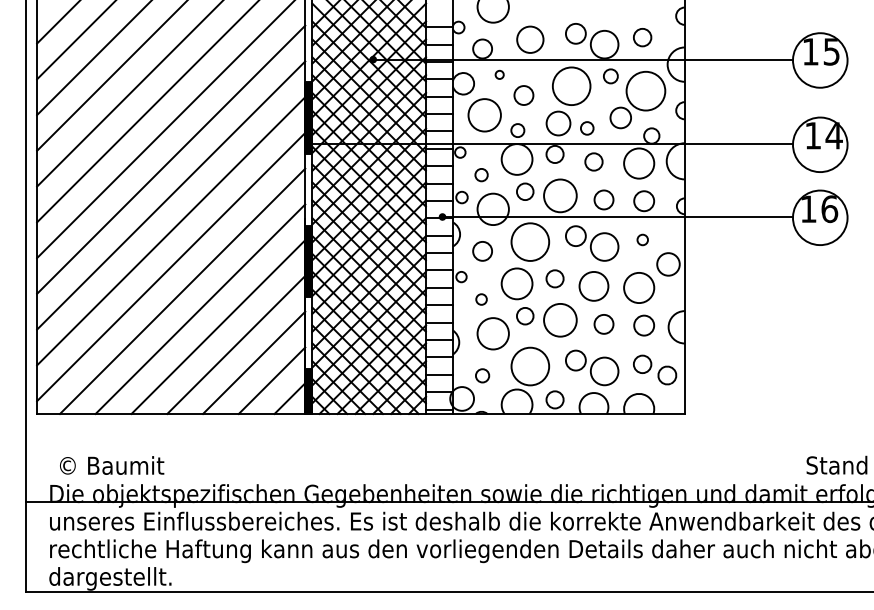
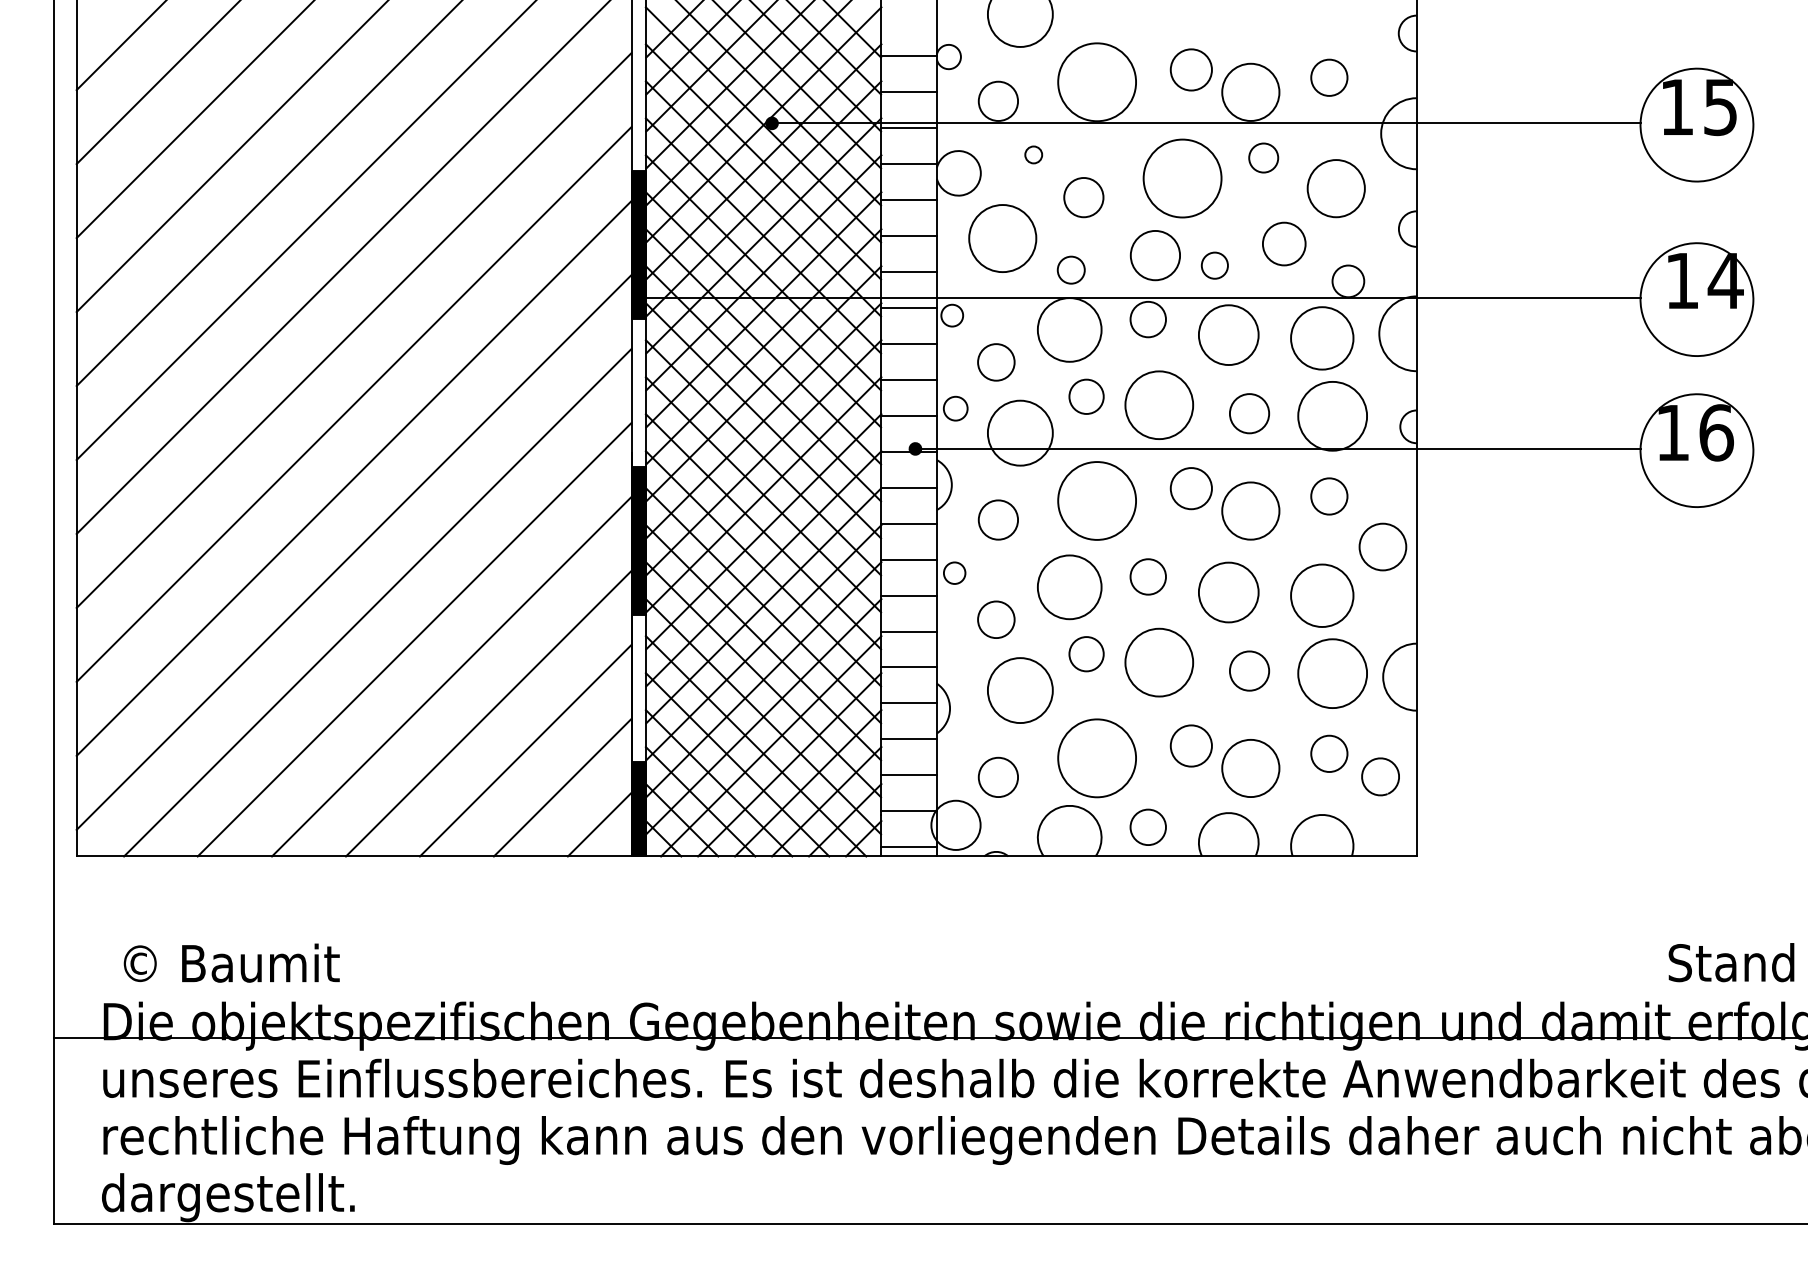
circle: (530, 39) -> (1097, 81), size x1.43
circle: (645, 91) -> (1335, 189), size x0.71
circle: (593, 161) -> (1227, 334), size x1.67
circle: (481, 174) -> (996, 361), size x1.43
circle: (643, 200) -> (1331, 414), size x1.67
circle: (642, 239) -> (1329, 495), size x1.67
circle: (481, 299) -> (996, 619), size x1.67
circle: (643, 325) -> (1331, 673), size x1.67
circle: (482, 375) -> (998, 776), size x1.43

